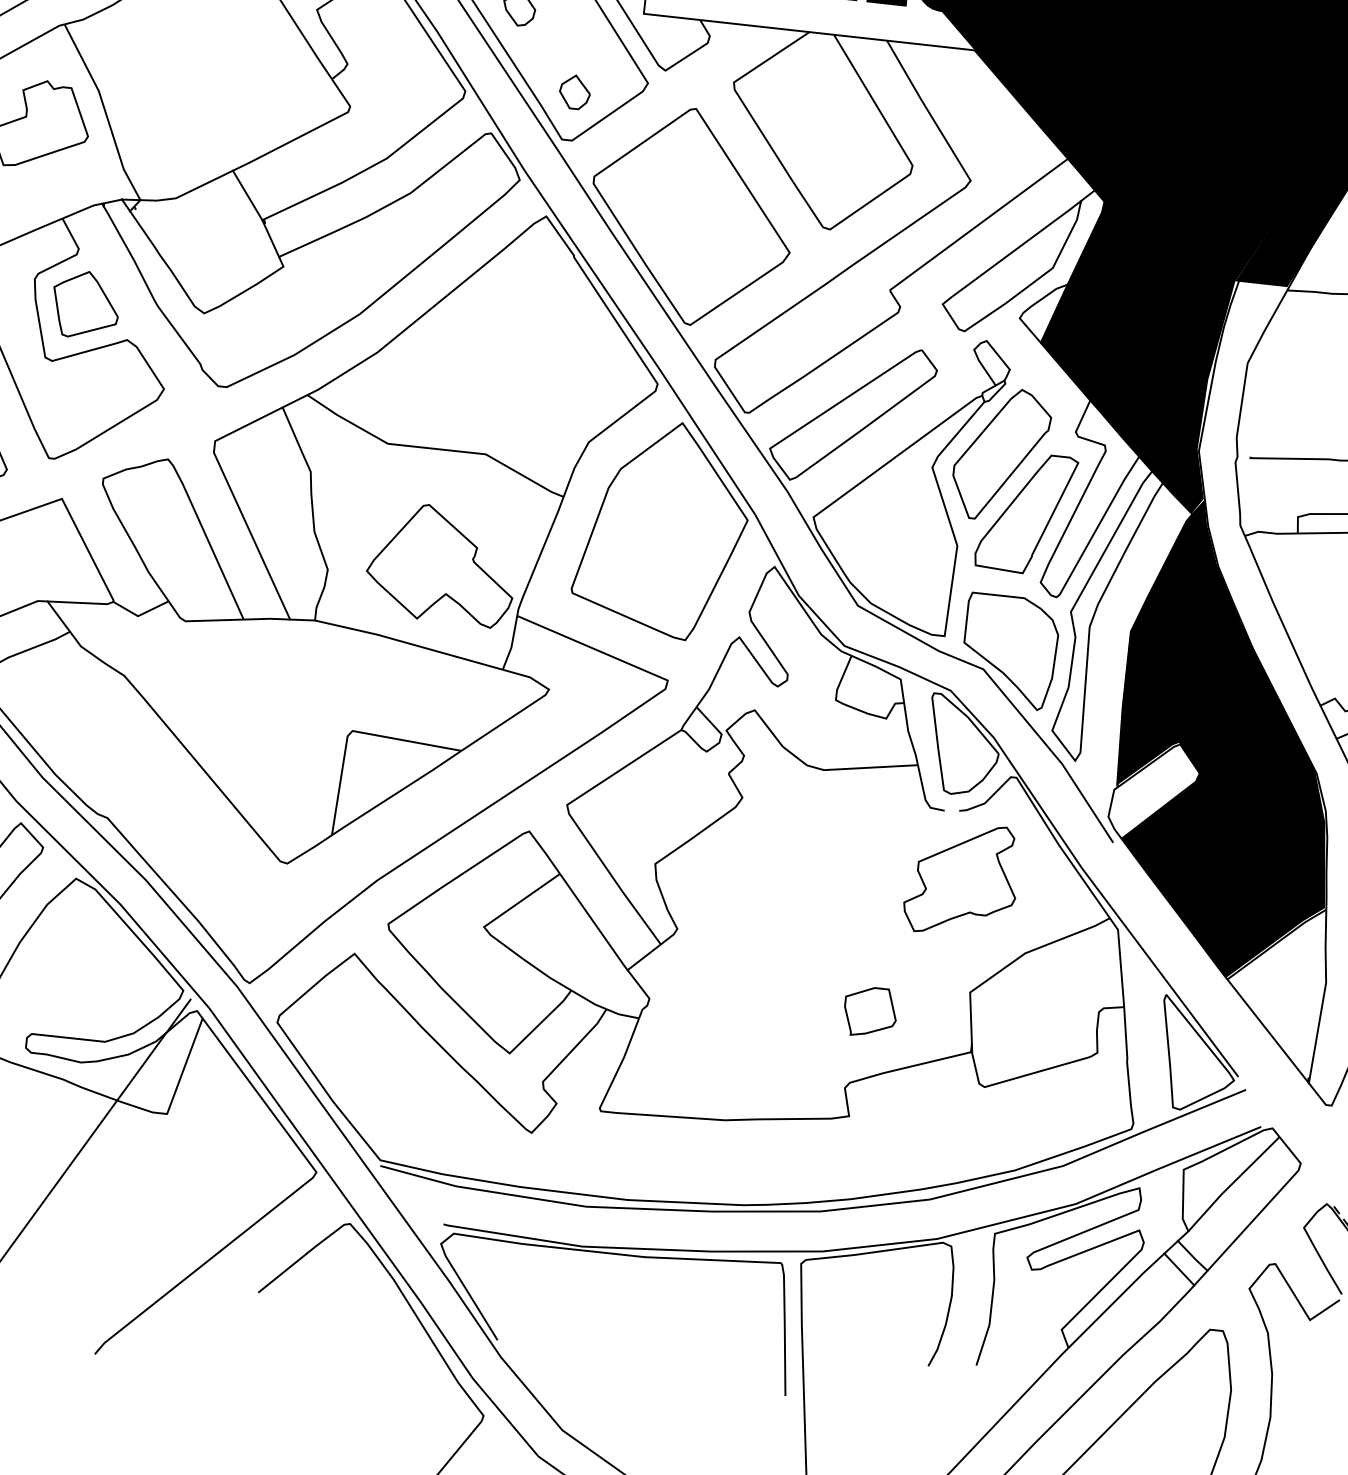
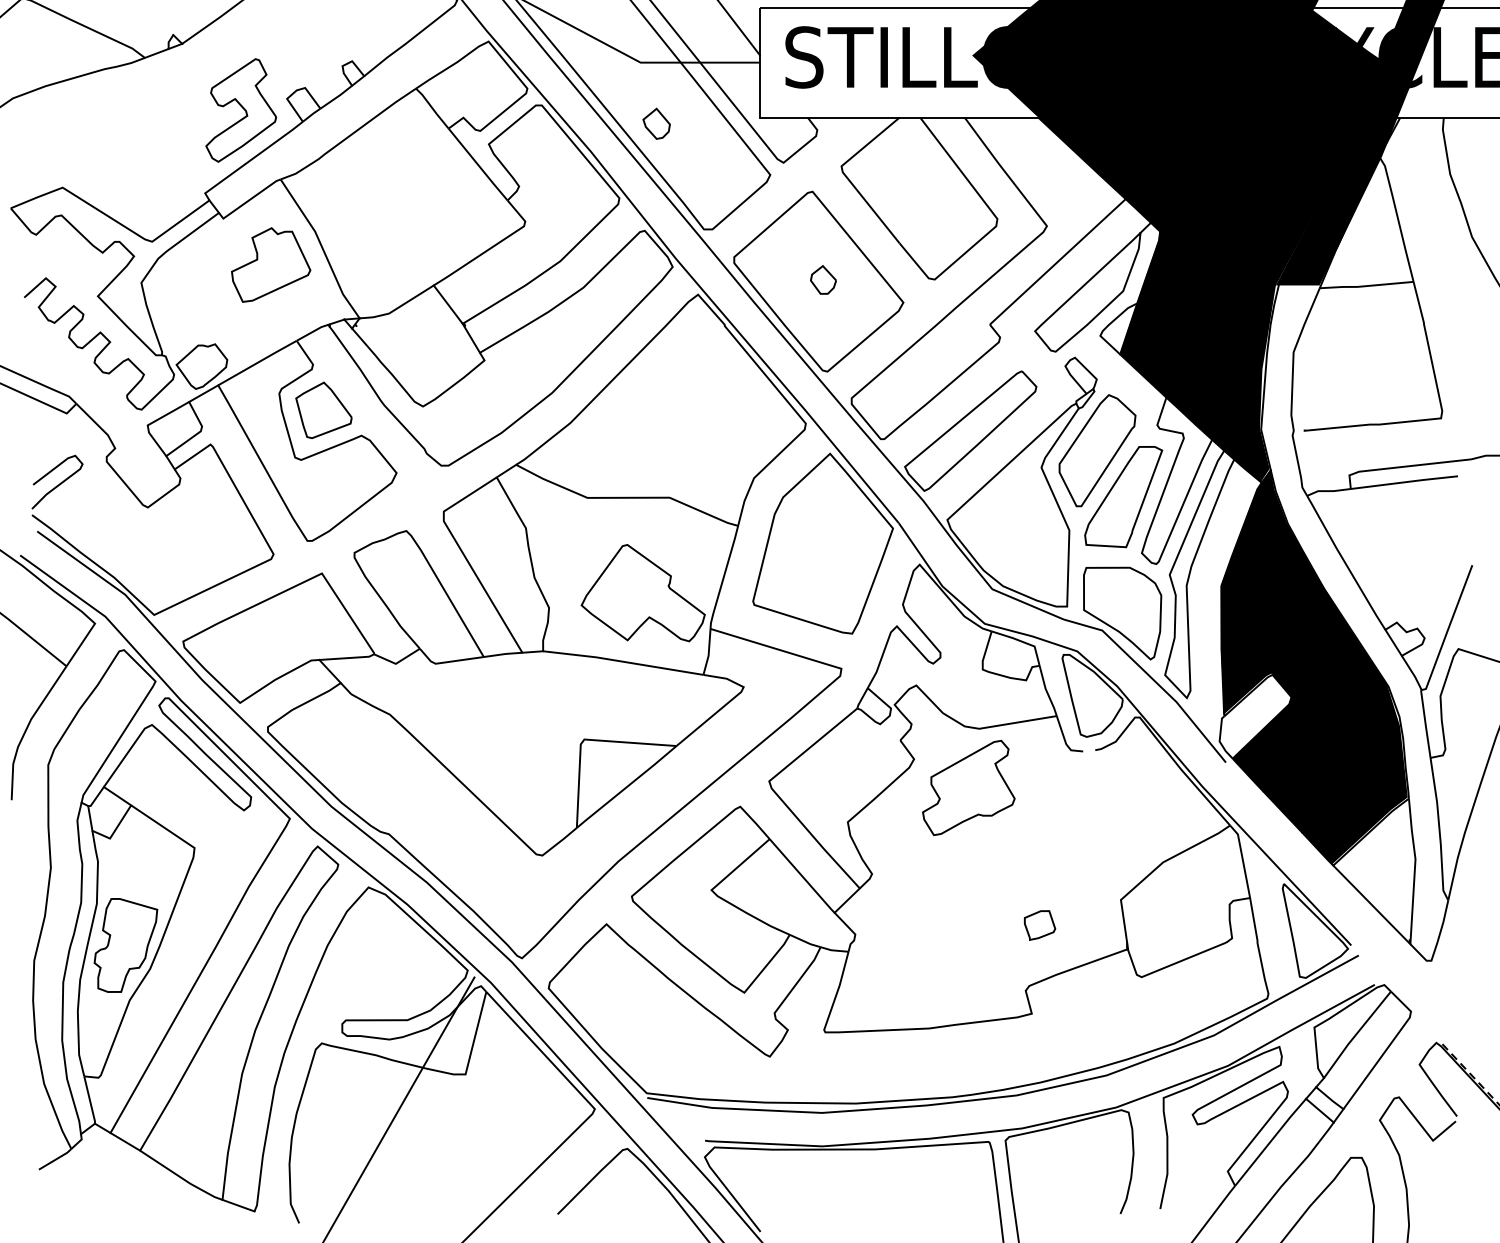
part: (575, 91) -> (823, 279), moved
part: (961, 878) -> (968, 787), moved
part: (869, 1012) -> (1039, 925), size x0.7

